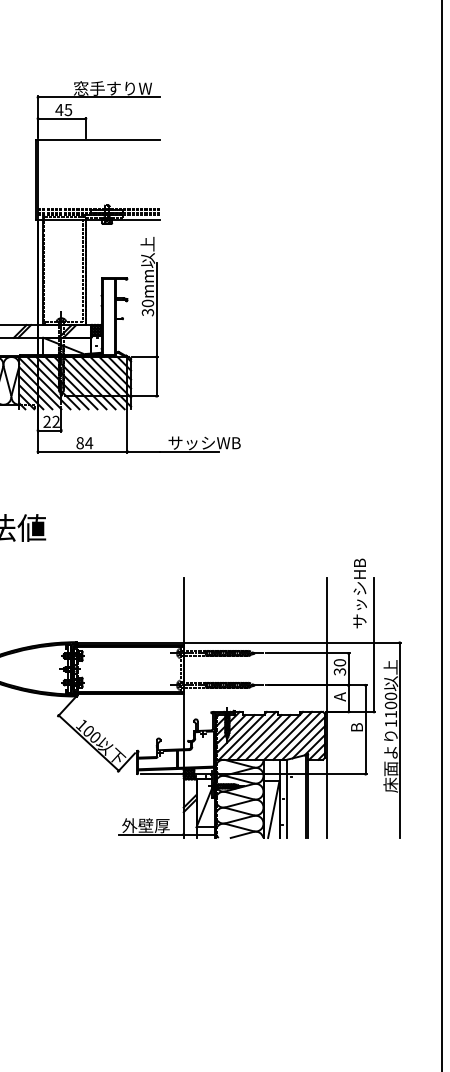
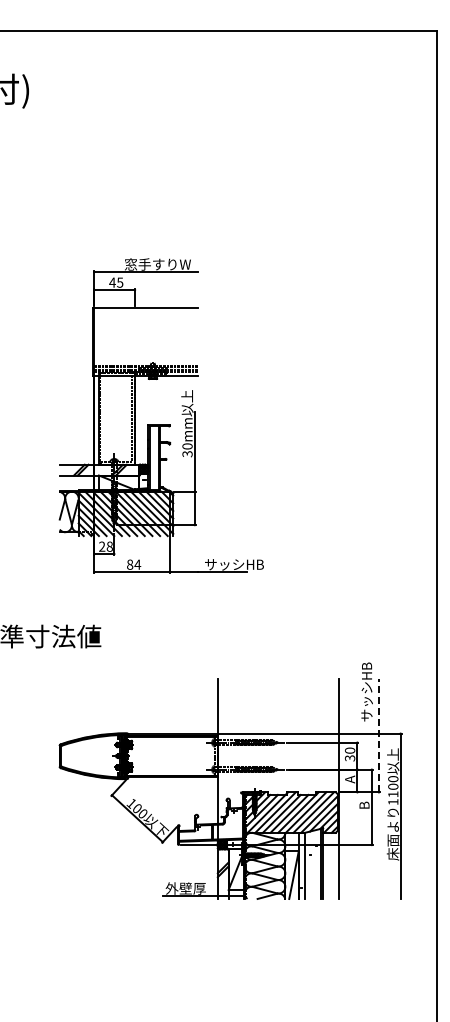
text: (55, 421) -> (109, 546), 22 -> 28
text: (228, 442) -> (255, 564), サッシWB -> サッシHB
line: (373, 644) -> (378, 735), solid -> dashed

